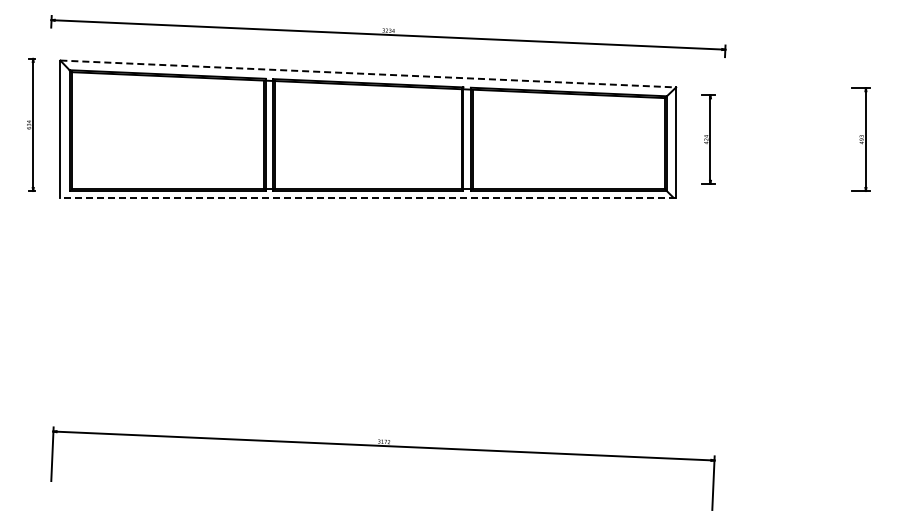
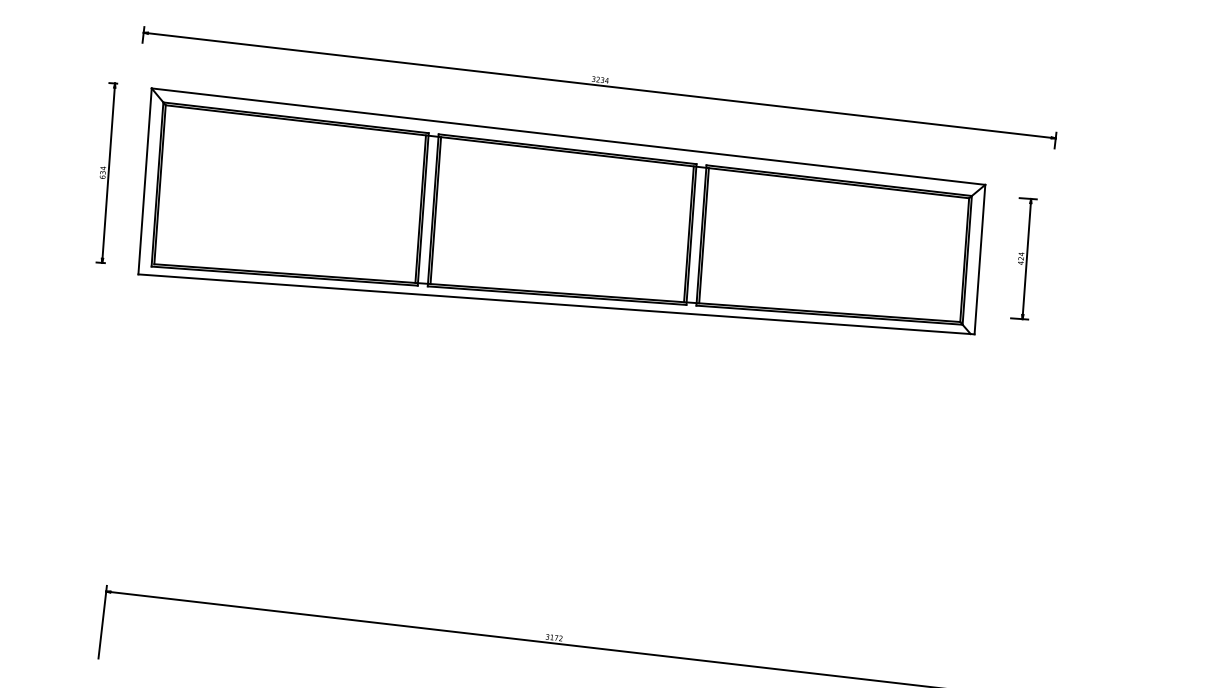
line: (368, 74) -> (568, 137), dashed -> solid
line: (368, 197) -> (556, 304), dashed -> solid

